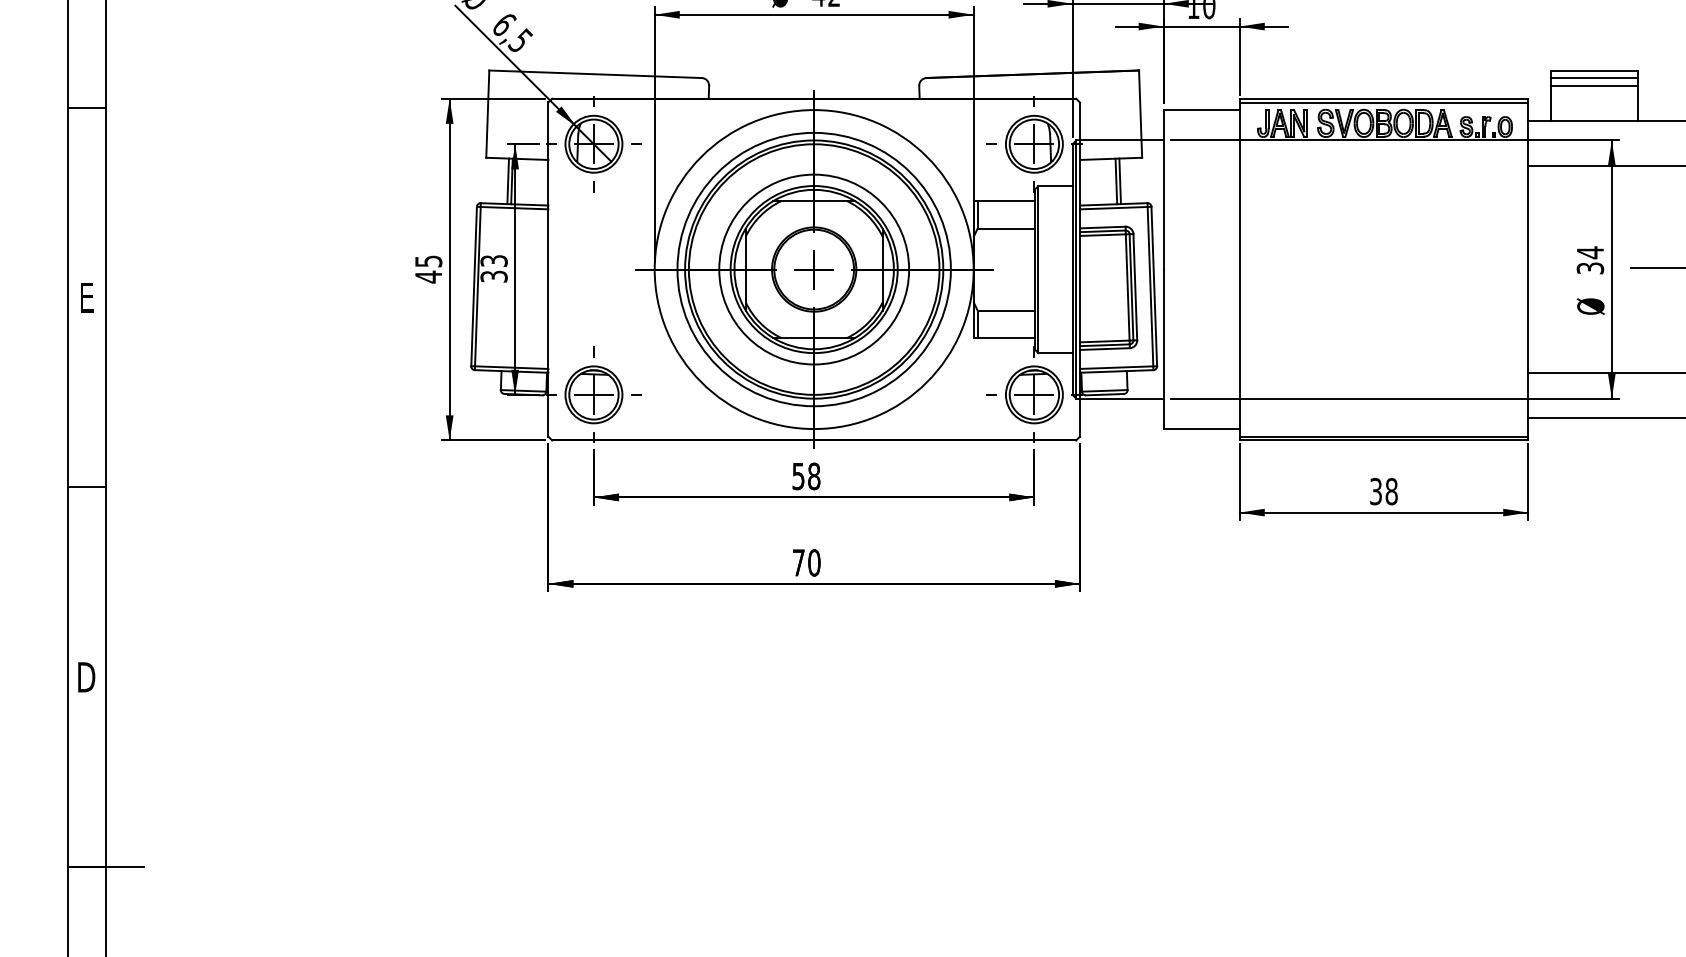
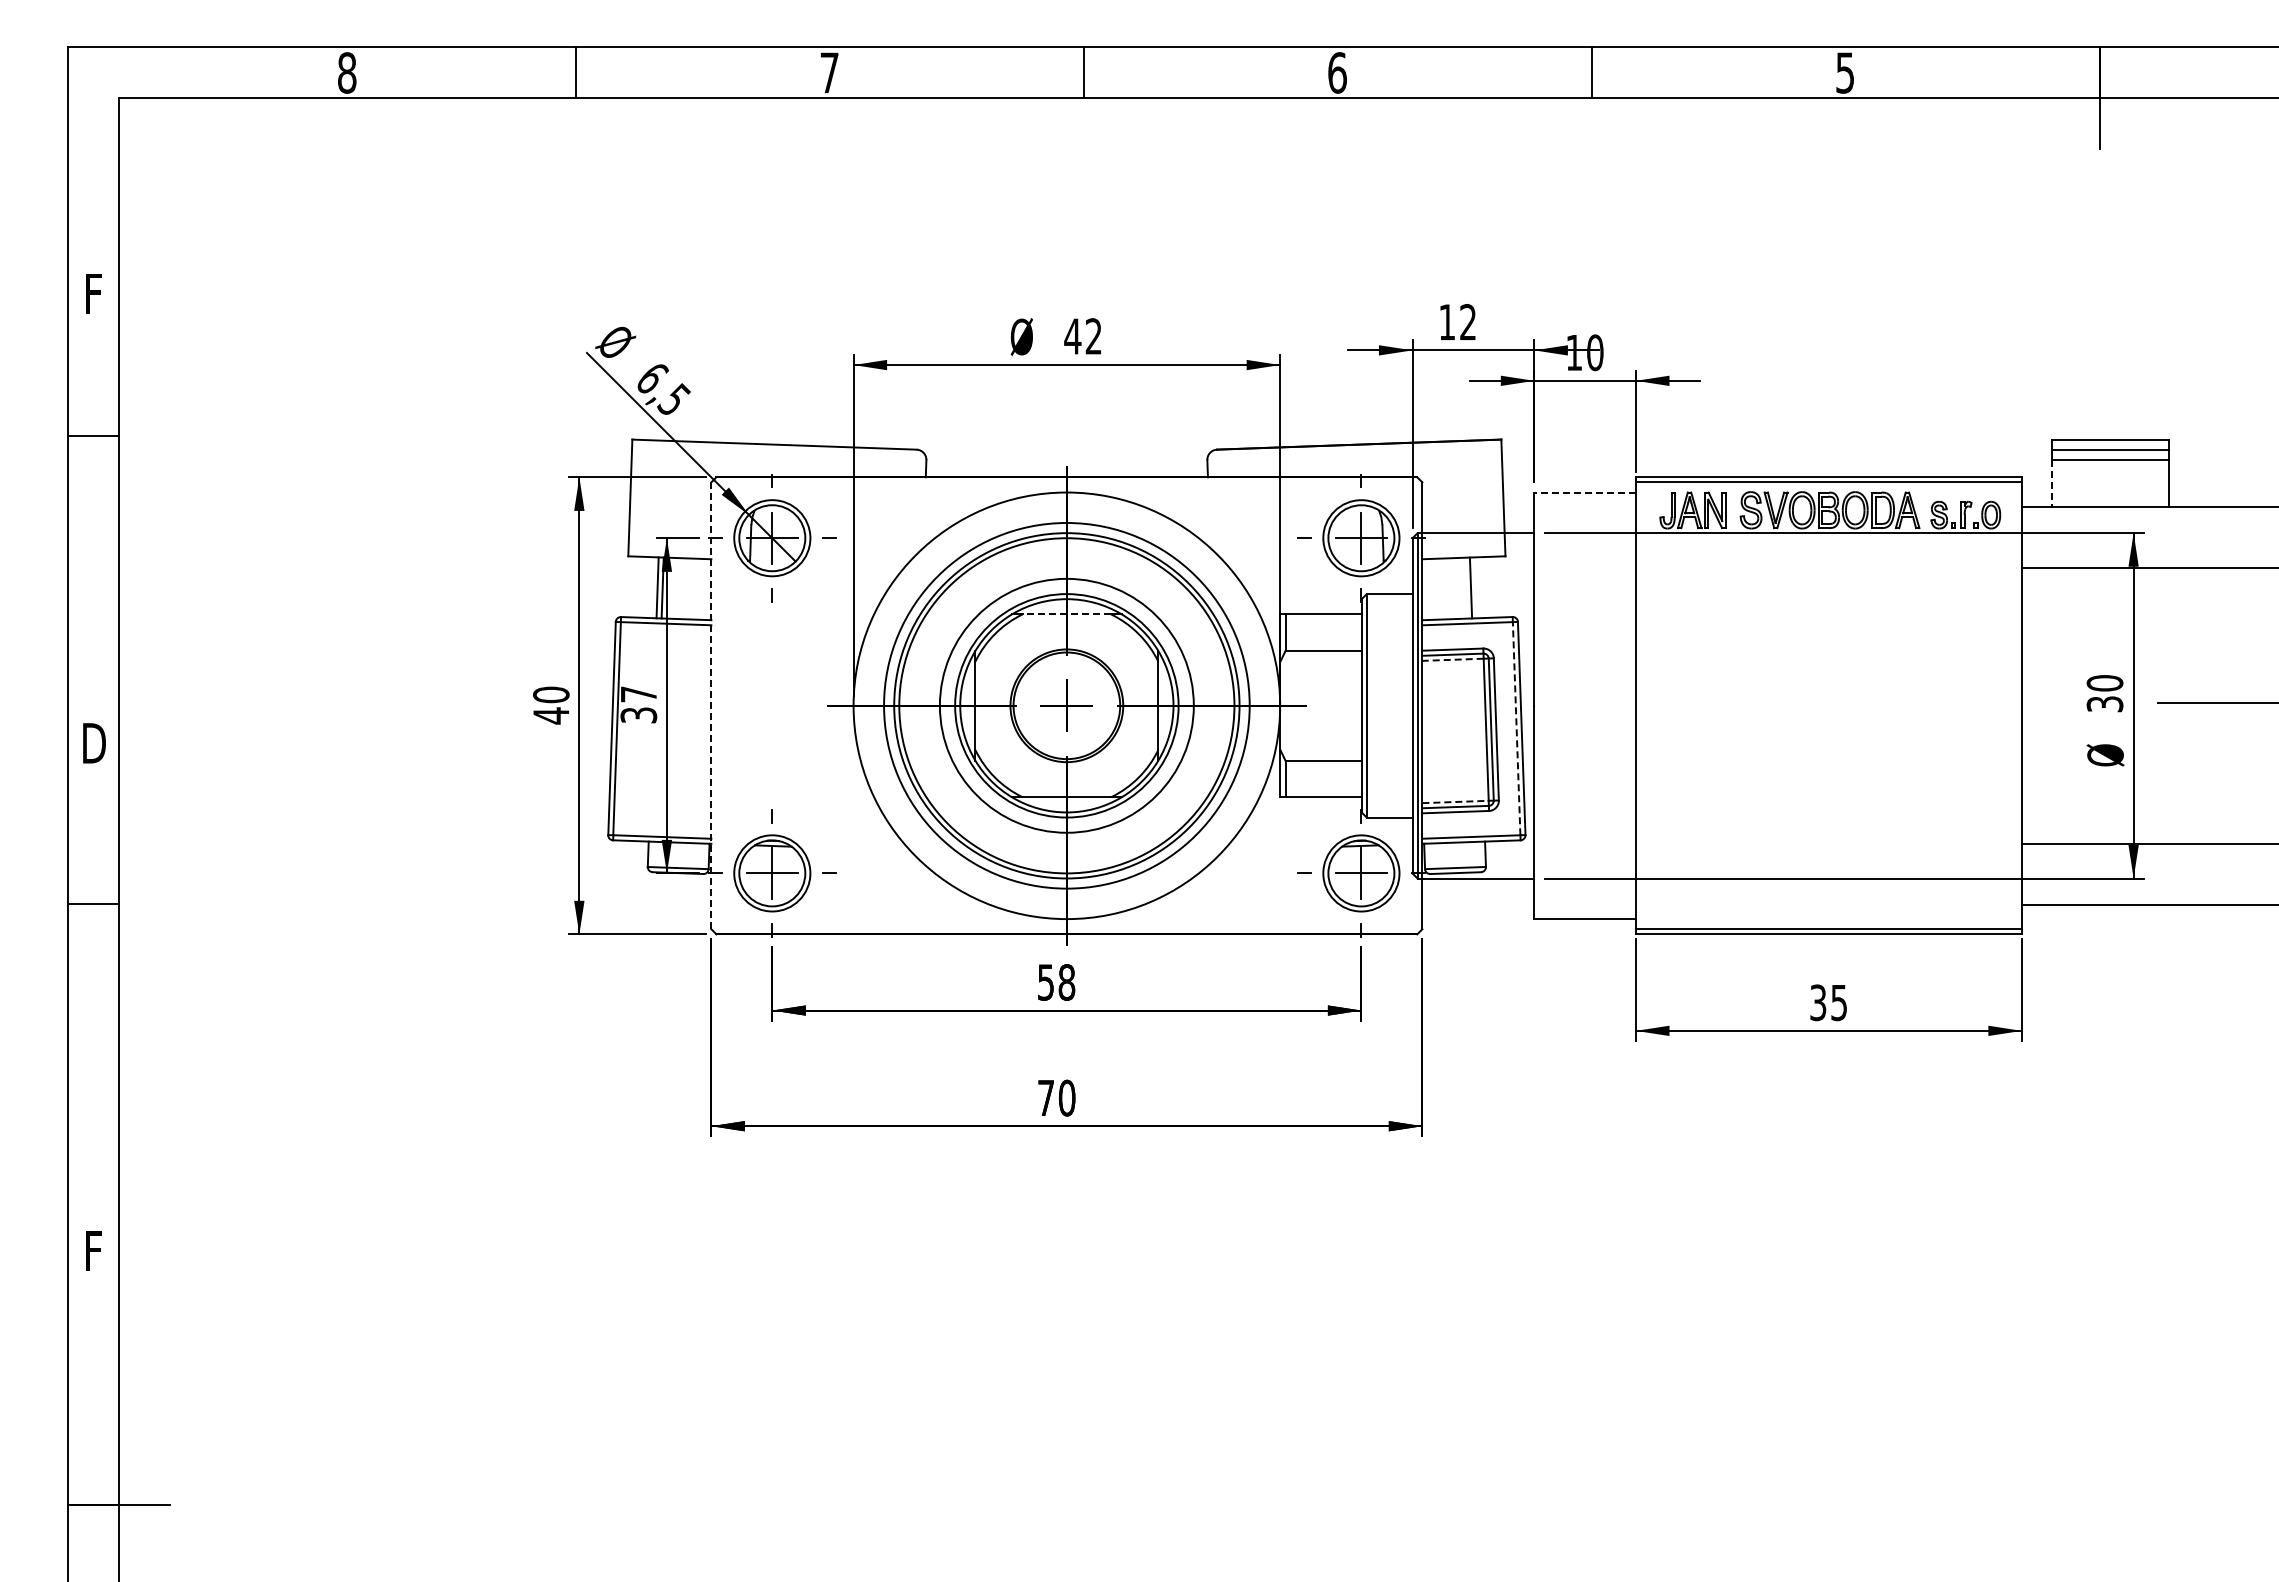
line: (1551, 103) -> (2052, 483), solid -> dashed
line: (86, 107) -> (93, 436), moved
line: (1201, 110) -> (1585, 492), solid -> dashed
line: (1120, 181) -> (1476, 587), removed
line: (813, 201) -> (1066, 614), solid -> dashed
line: (1103, 234) -> (1453, 659), solid -> dashed
text: (1590, 252) -> (2104, 683), 34 -> 30
text: (428, 261) -> (551, 694), 45 -> 40
text: (493, 261) -> (638, 694), 33 -> 37
line: (548, 270) -> (711, 706), solid -> dashed
line: (1150, 286) -> (1516, 728), solid -> dashed
text: (87, 297) -> (94, 743), E -> D
line: (1105, 341) -> (1456, 801), solid -> dashed
line: (86, 487) -> (93, 904), moved
text: (1391, 491) -> (1839, 1002), 38 -> 35
text: (86, 677) -> (93, 1251), D -> F

